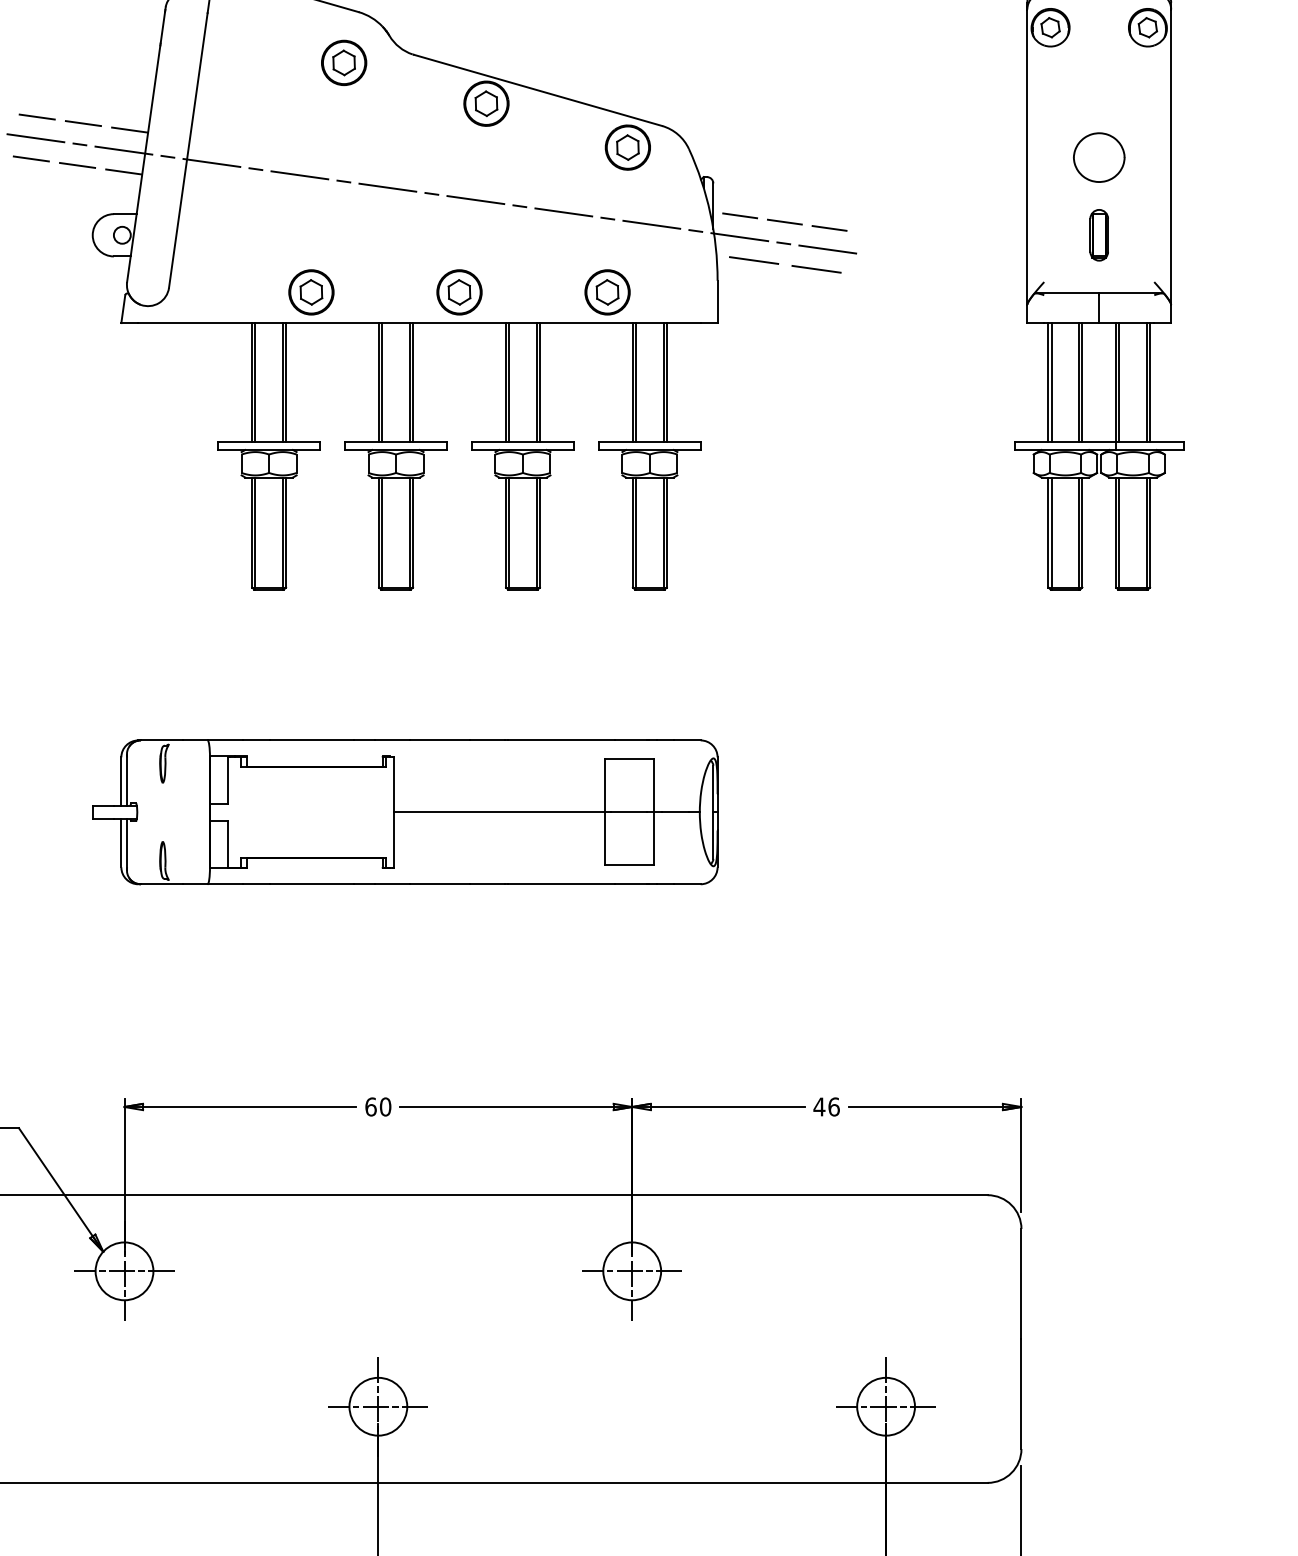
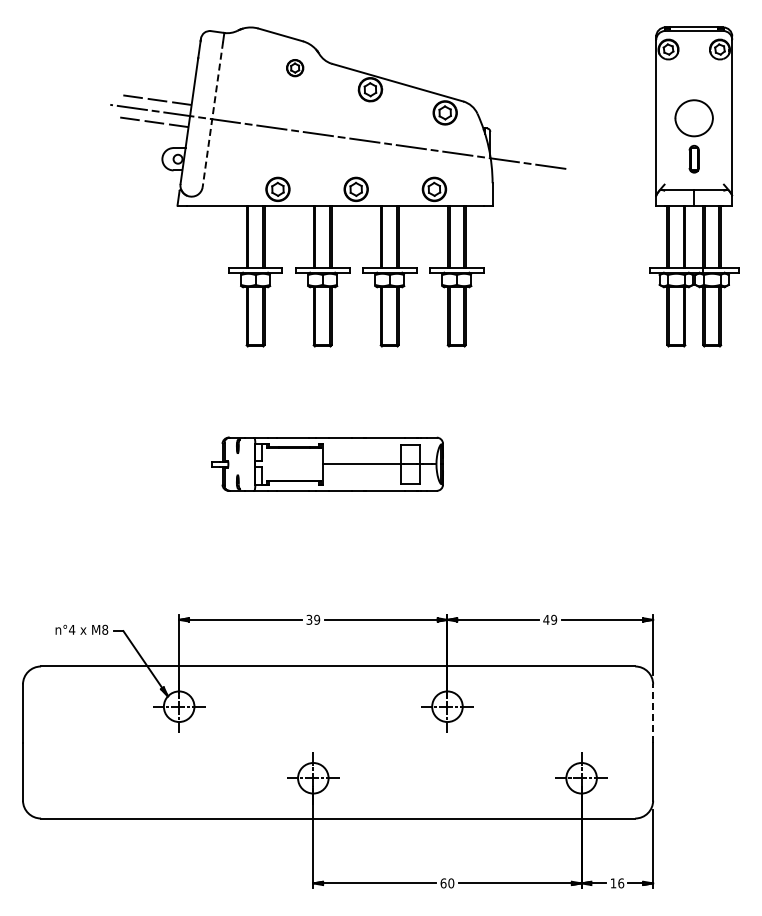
part: (342, 61) -> (294, 67), size x0.7
line: (187, 150) -> (212, 114), solid -> dashed
part: (1099, 156) -> (694, 117), size x1.4
line: (779, 220) -> (525, 151), removed
line: (779, 264) -> (525, 174), removed
part: (405, 812) -> (327, 464), size x0.7
text: (376, 1106) -> (312, 619), 60 -> 39
text: (834, 1106) -> (554, 619), 46 -> 49
line: (1022, 1282) -> (653, 712), solid -> dashed

